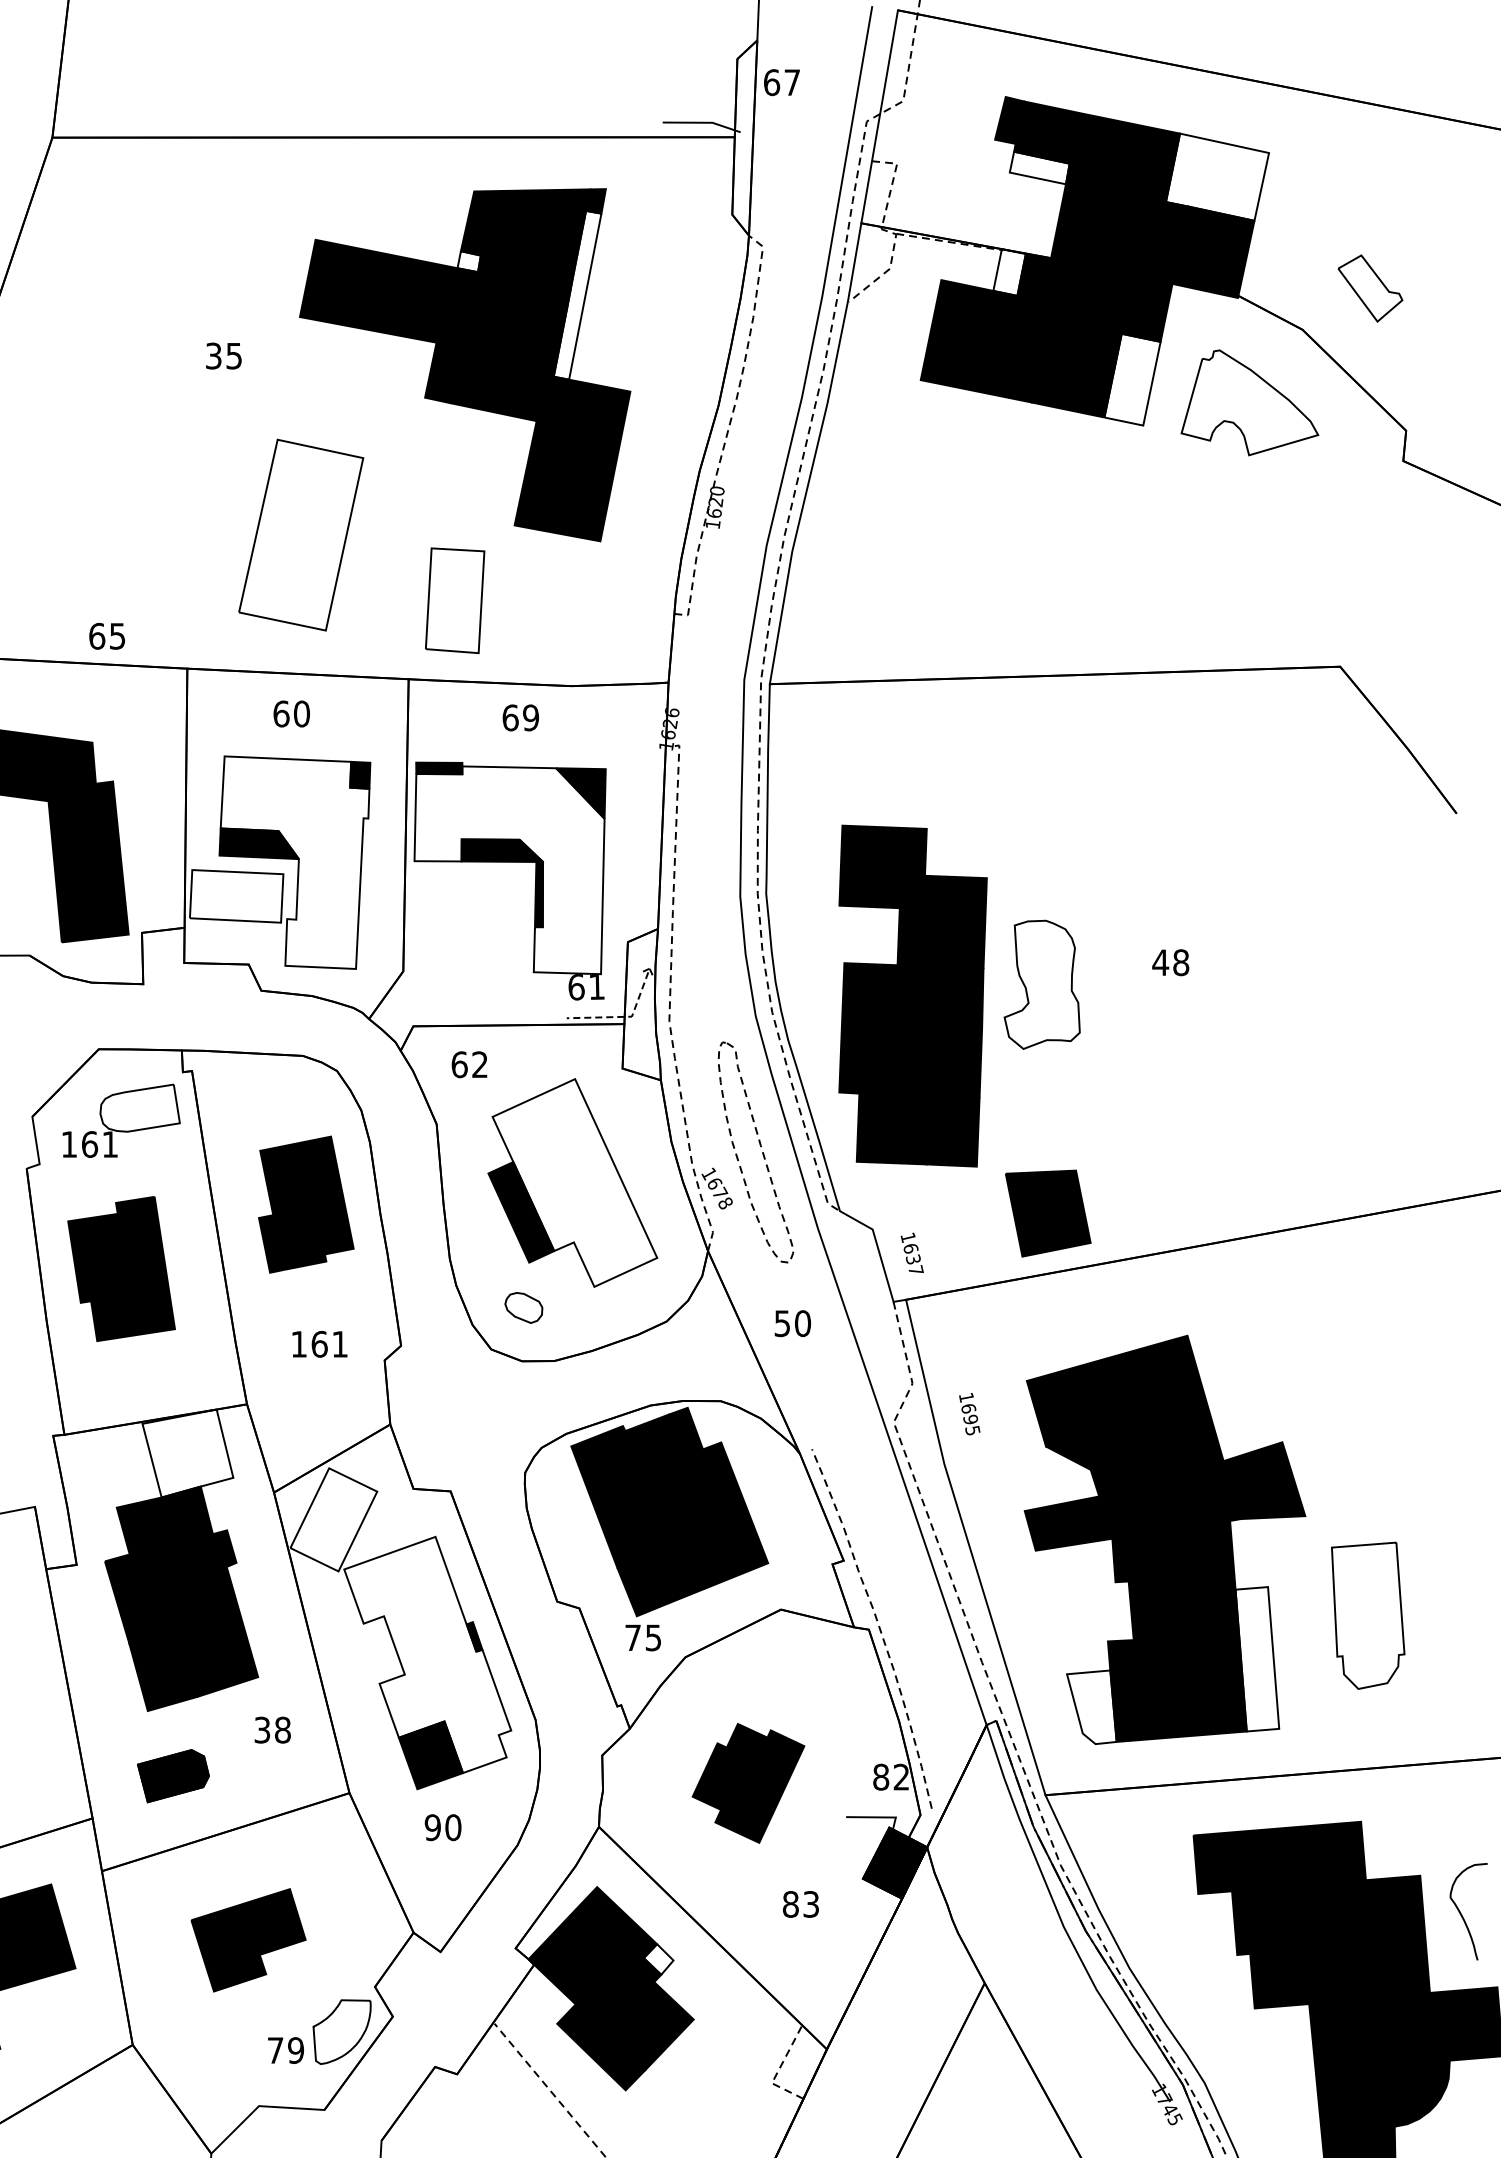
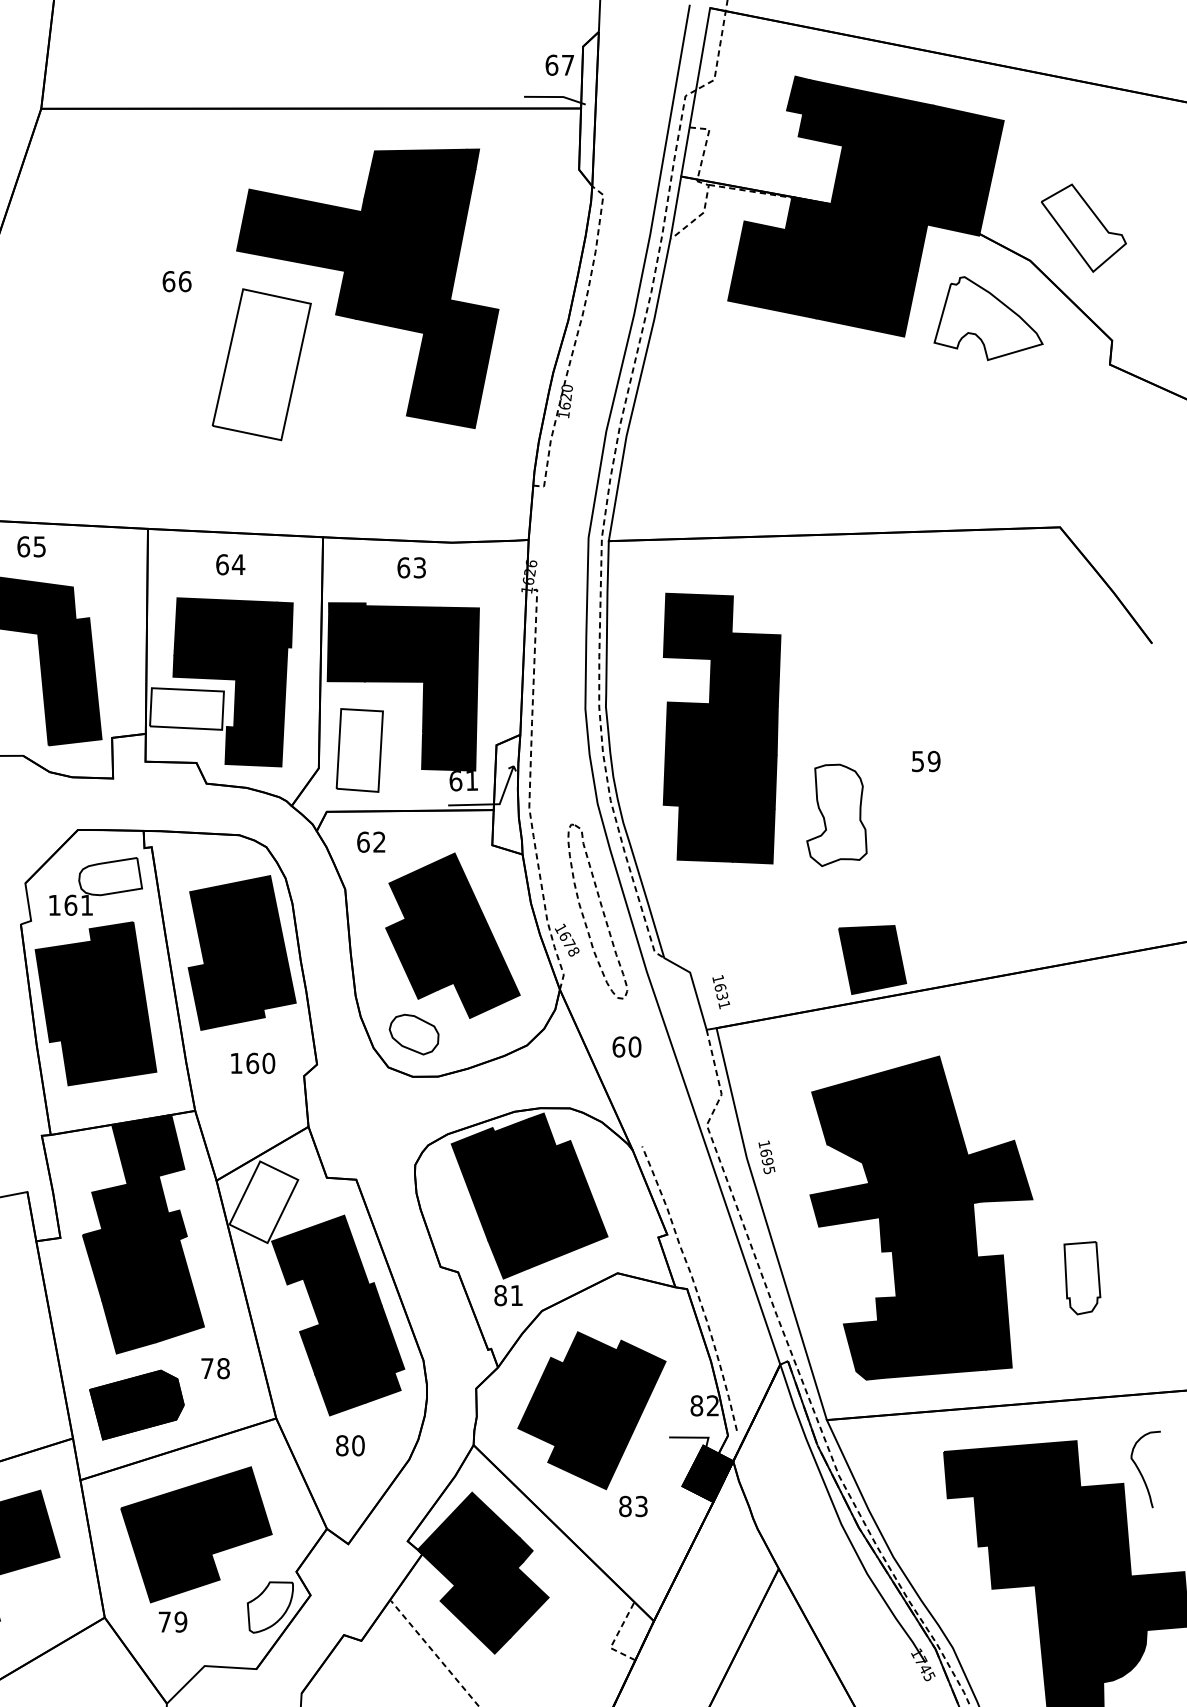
text: (781, 82) -> (559, 65), moved
fill: (1039, 167) -> (822, 132), added
fill: (1217, 176) -> (962, 139), added
fill: (468, 261) -> (370, 206), added
fill: (1009, 272) -> (798, 215), added
part: (1370, 288) -> (1083, 228), size x1.67
fill: (577, 294) -> (456, 232), added
text: (224, 355) -> (177, 281), 35 -> 66
fill: (1132, 379) -> (895, 300), added
part: (301, 534) -> (262, 364), moved
part: (455, 600) -> (360, 750), moved
text: (106, 635) -> (31, 546), moved
text: (301, 713) -> (238, 564), 60 -> 64
text: (530, 717) -> (419, 567), 69 -> 63
fill: (294, 862) -> (232, 682), added
fill: (509, 870) -> (402, 688), added
text: (1170, 962) -> (925, 761), 48 -> 59
part: (1041, 984) -> (836, 815), moved
part: (912, 995) -> (721, 728), moved
line: (629, 1016) -> (497, 804), dashed -> solid
fill: (574, 1182) -> (454, 935), added
part: (305, 1204) -> (241, 952), size x1.43
part: (1048, 1213) -> (872, 959), moved
part: (121, 1268) -> (95, 1003), size x1.43
text: (915, 1270) -> (724, 1004), 1637 -> 1631
part: (523, 1307) -> (413, 1034), size x1.67
text: (782, 1323) -> (618, 1046), 50 -> 60
text: (340, 1343) -> (269, 1062), 161 -> 160
text: (969, 1414) -> (766, 1157), moved
fill: (187, 1453) -> (148, 1149), added
part: (1368, 1615) -> (1082, 1277), size x0.62
text: (642, 1637) -> (508, 1295), 75 -> 81
fill: (427, 1654) -> (337, 1308), added
fill: (1257, 1659) -> (994, 1312), added
fill: (1091, 1707) -> (863, 1350), added
text: (262, 1729) -> (207, 1368), 38 -> 78
part: (173, 1775) -> (137, 1404), size x1.67
part: (748, 1783) -> (591, 1410), size x1.67
text: (432, 1827) -> (341, 1445), 90 -> 80
curve: (1462, 1914) -> (1140, 1471), moved
part: (248, 1940) -> (196, 1535), size x1.67
fill: (658, 1959) -> (520, 1550), added
text: (285, 2050) -> (172, 1622), moved

